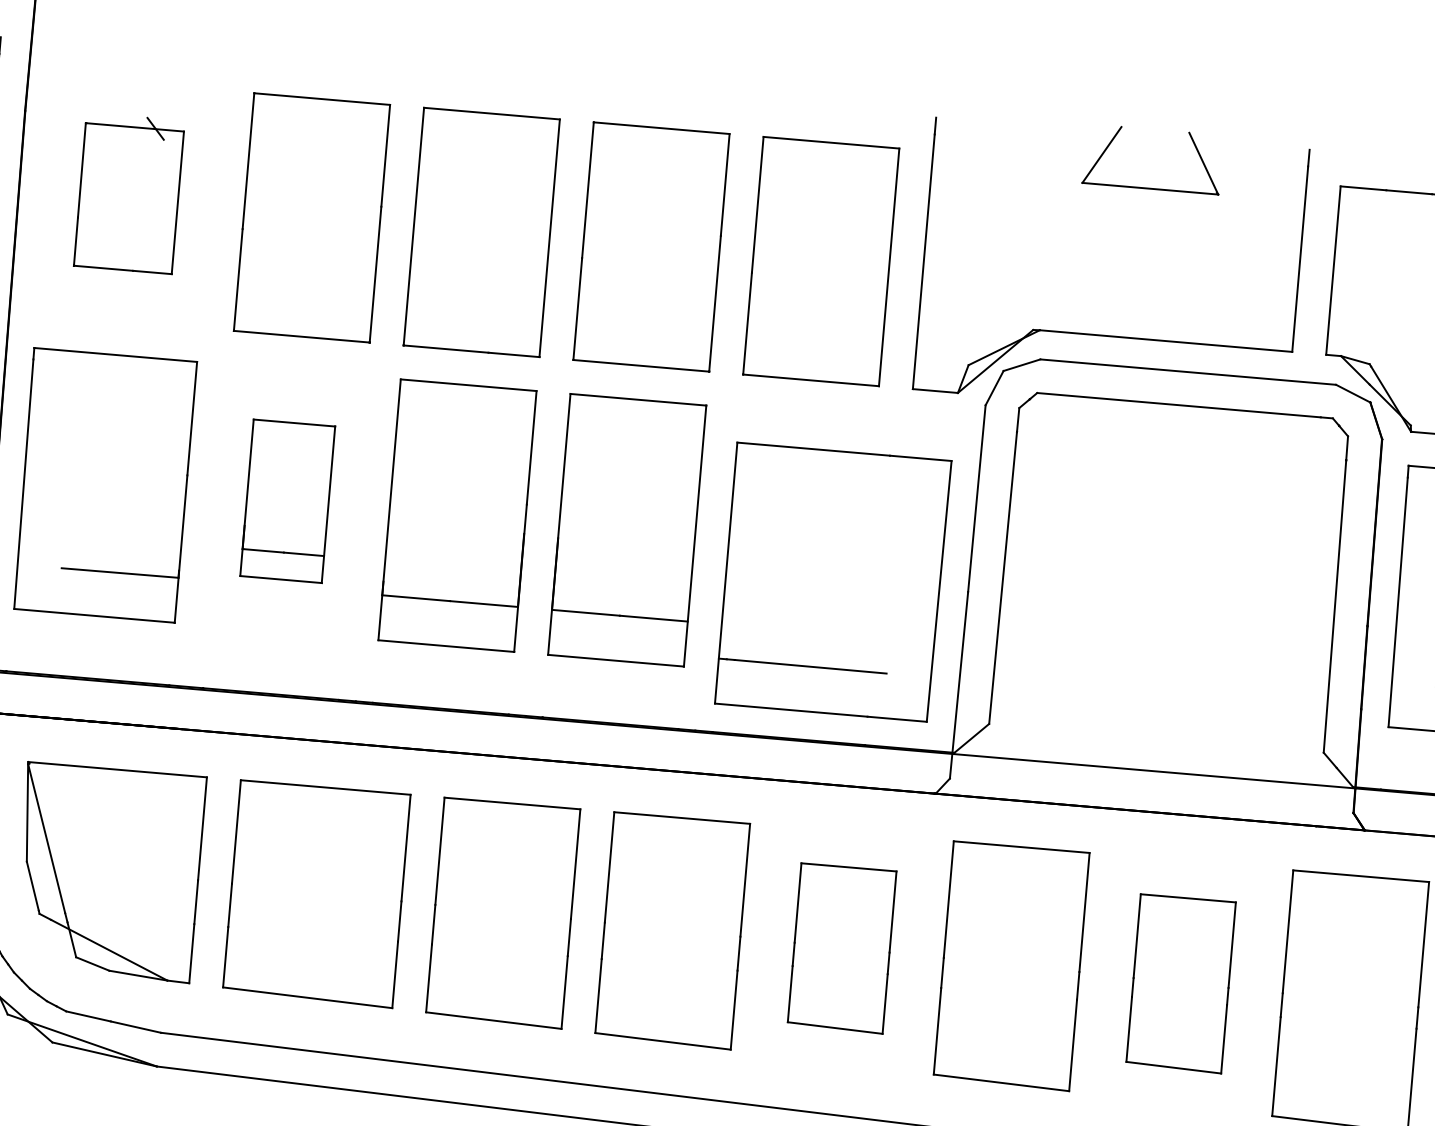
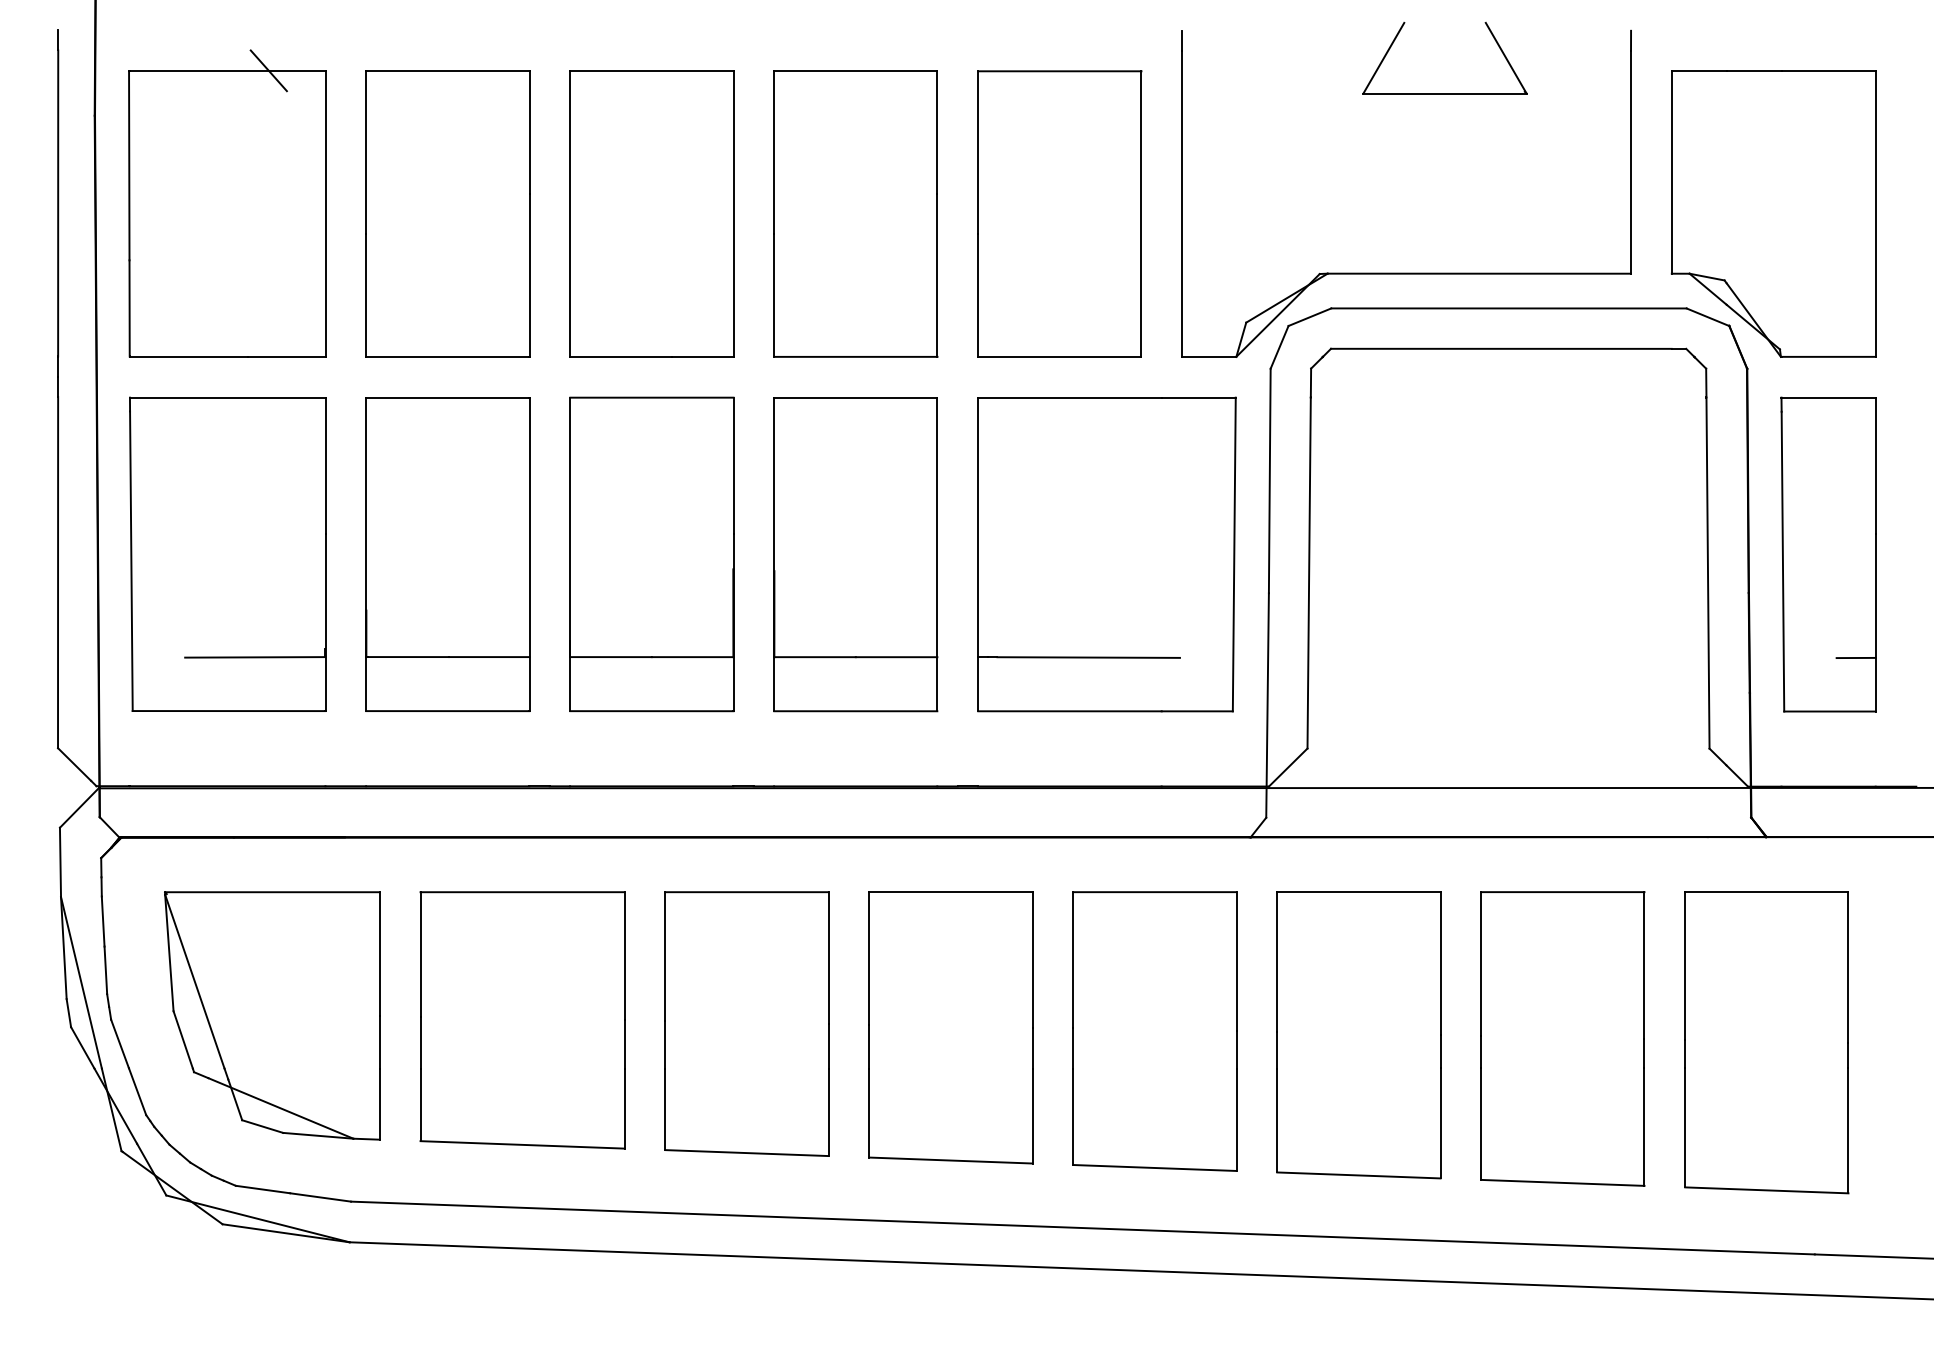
part: (129, 193) -> (227, 203), size x1.67
part: (287, 501) -> (447, 554), size x1.67
part: (832, 582) -> (1106, 554), moved
part: (841, 948) -> (1154, 1031), size x1.43
part: (1180, 983) -> (1562, 1038), size x1.43

